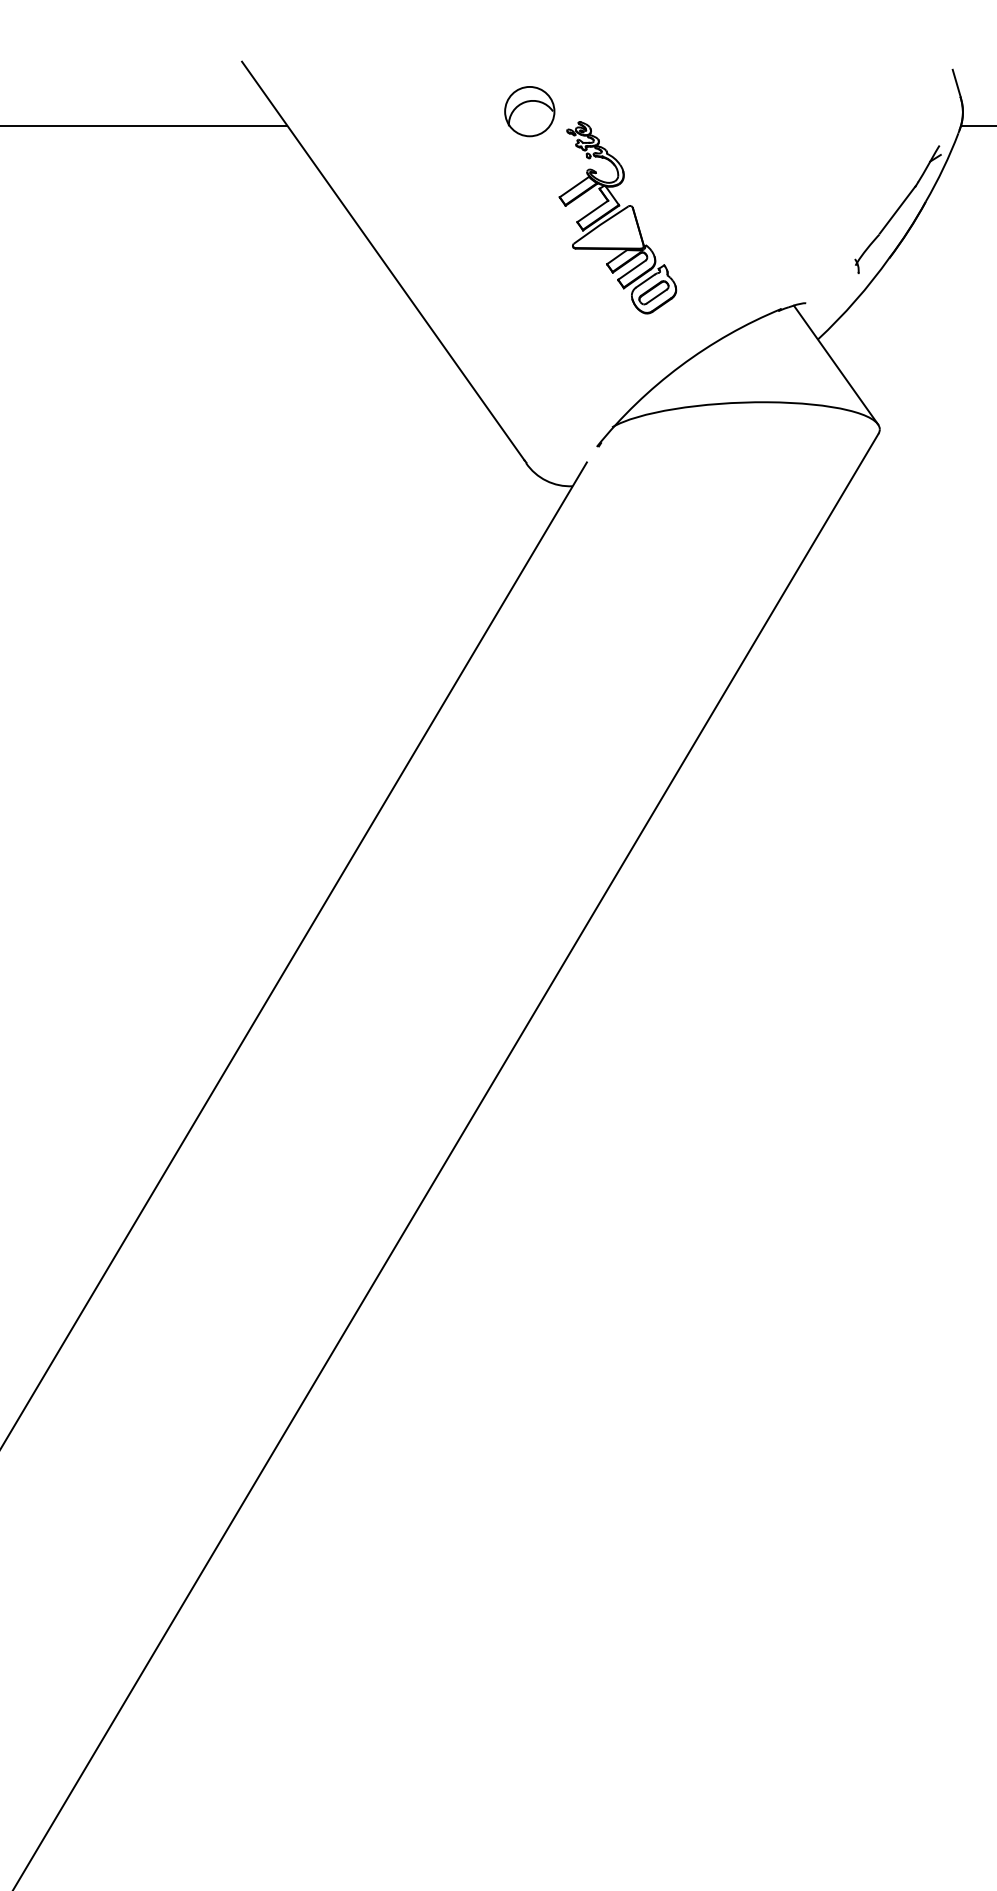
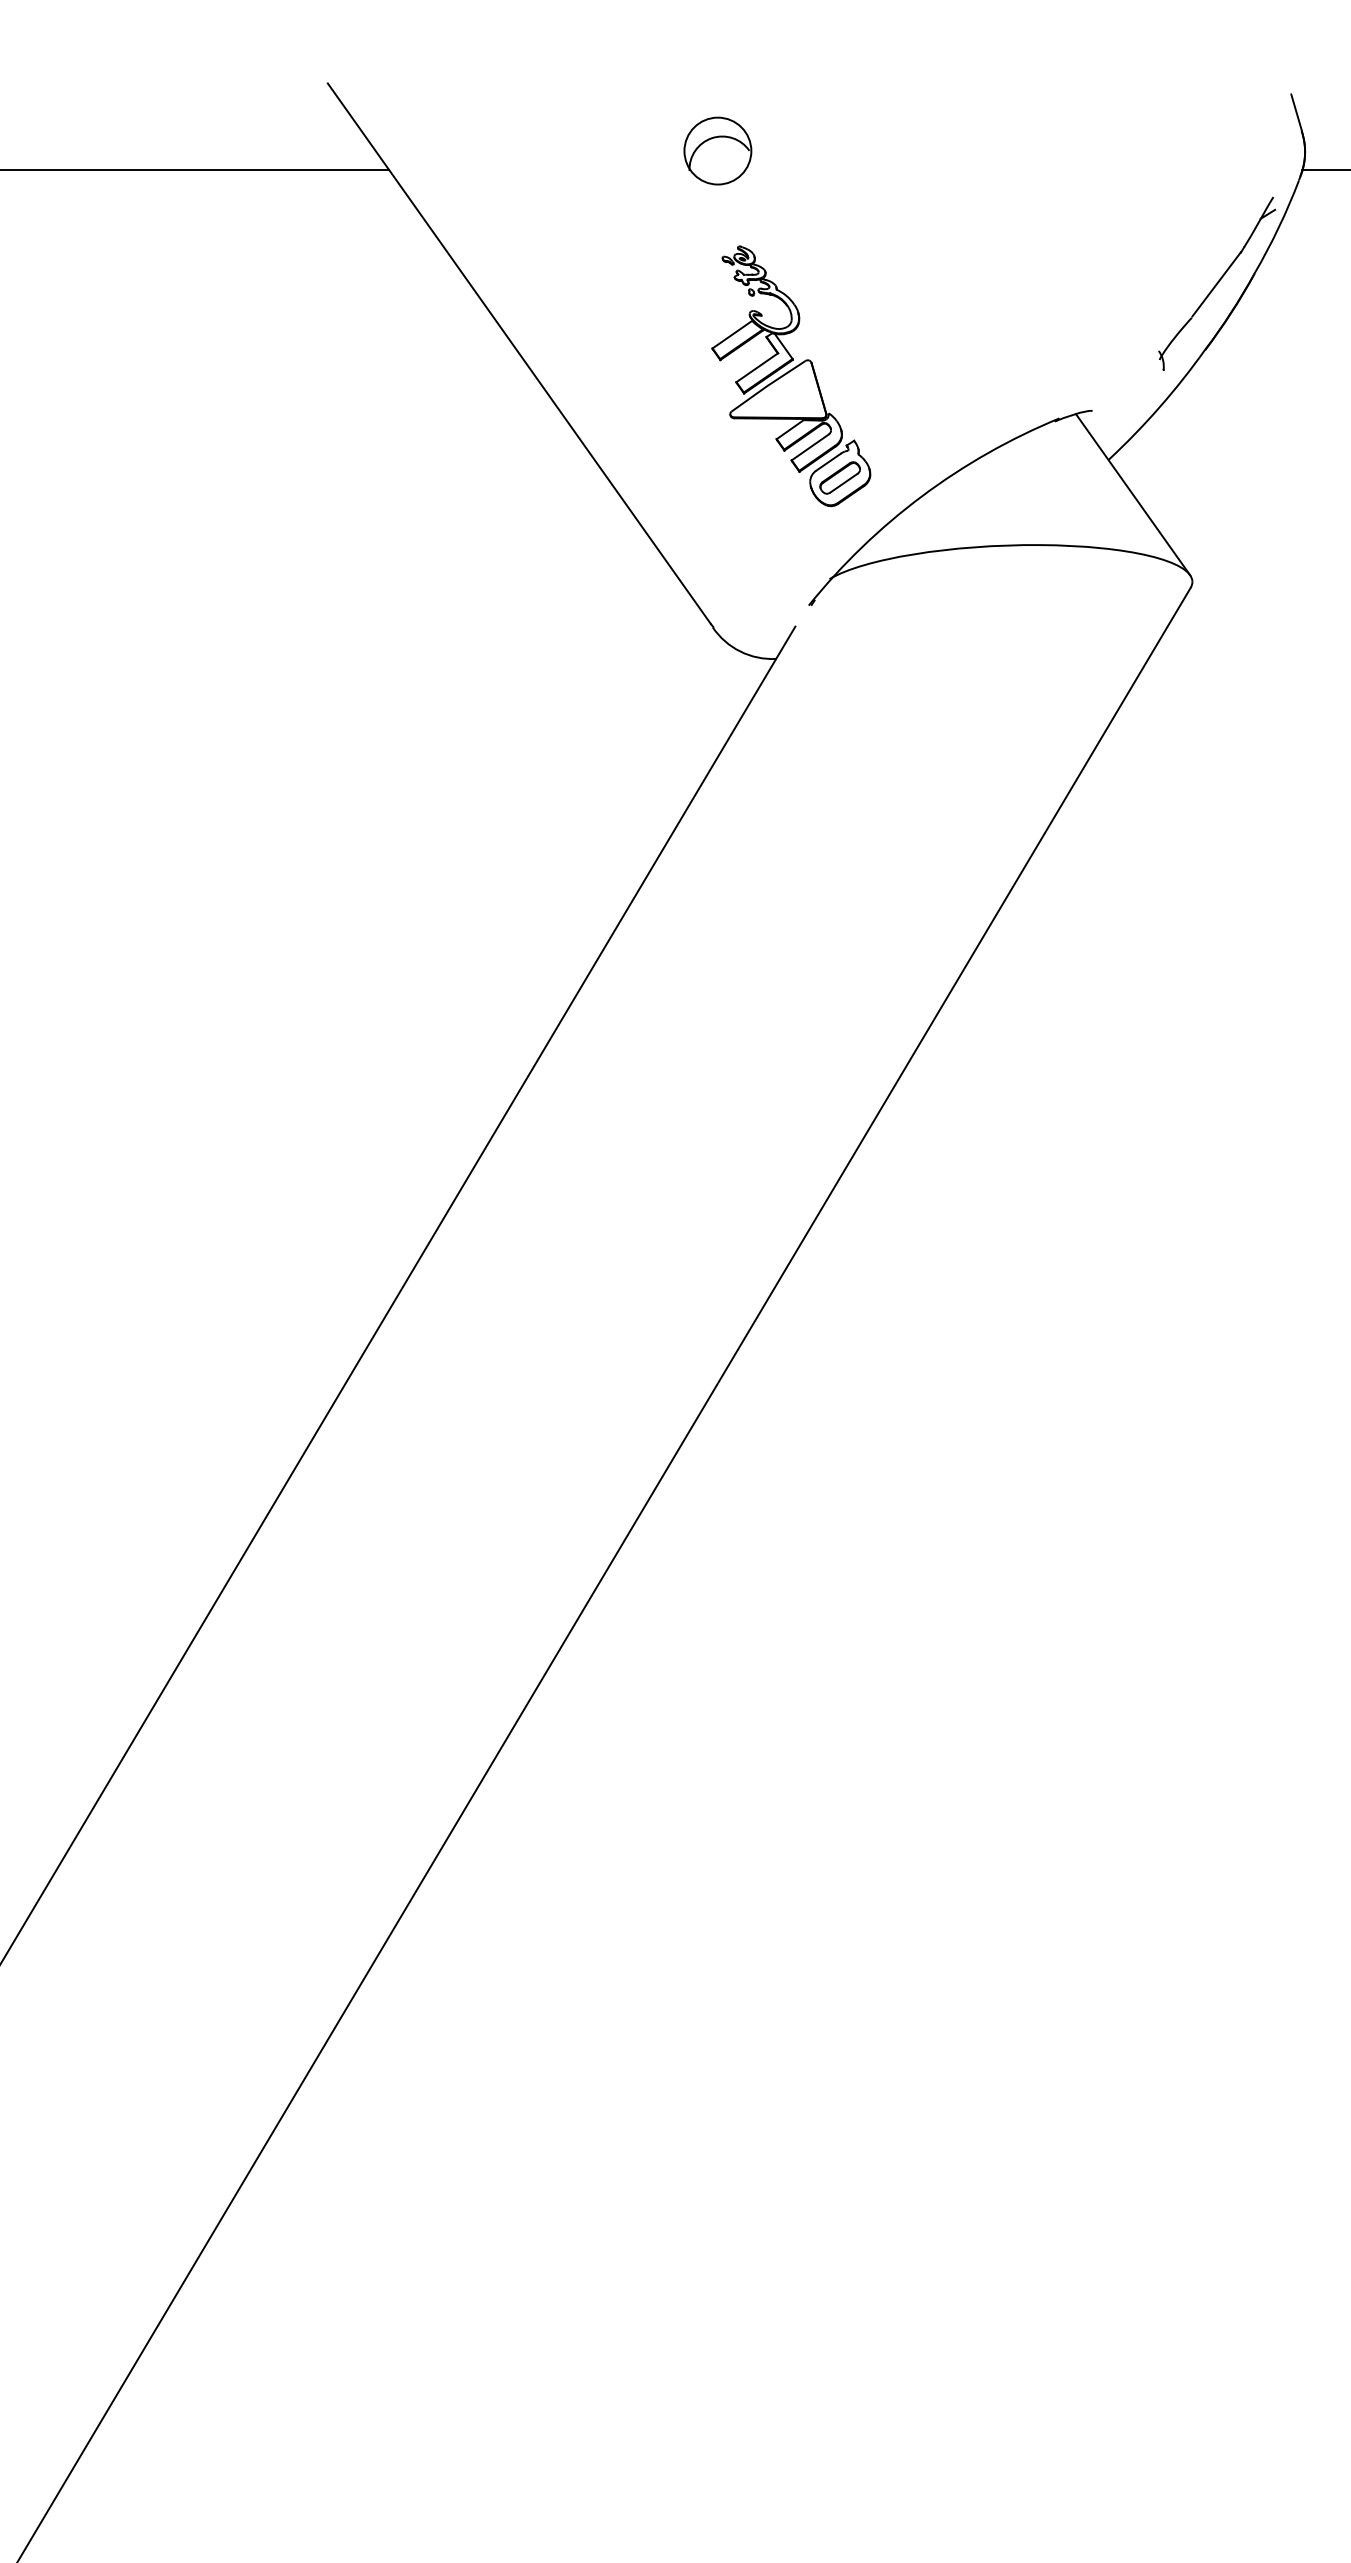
part: (617, 217) -> (790, 375), moved

